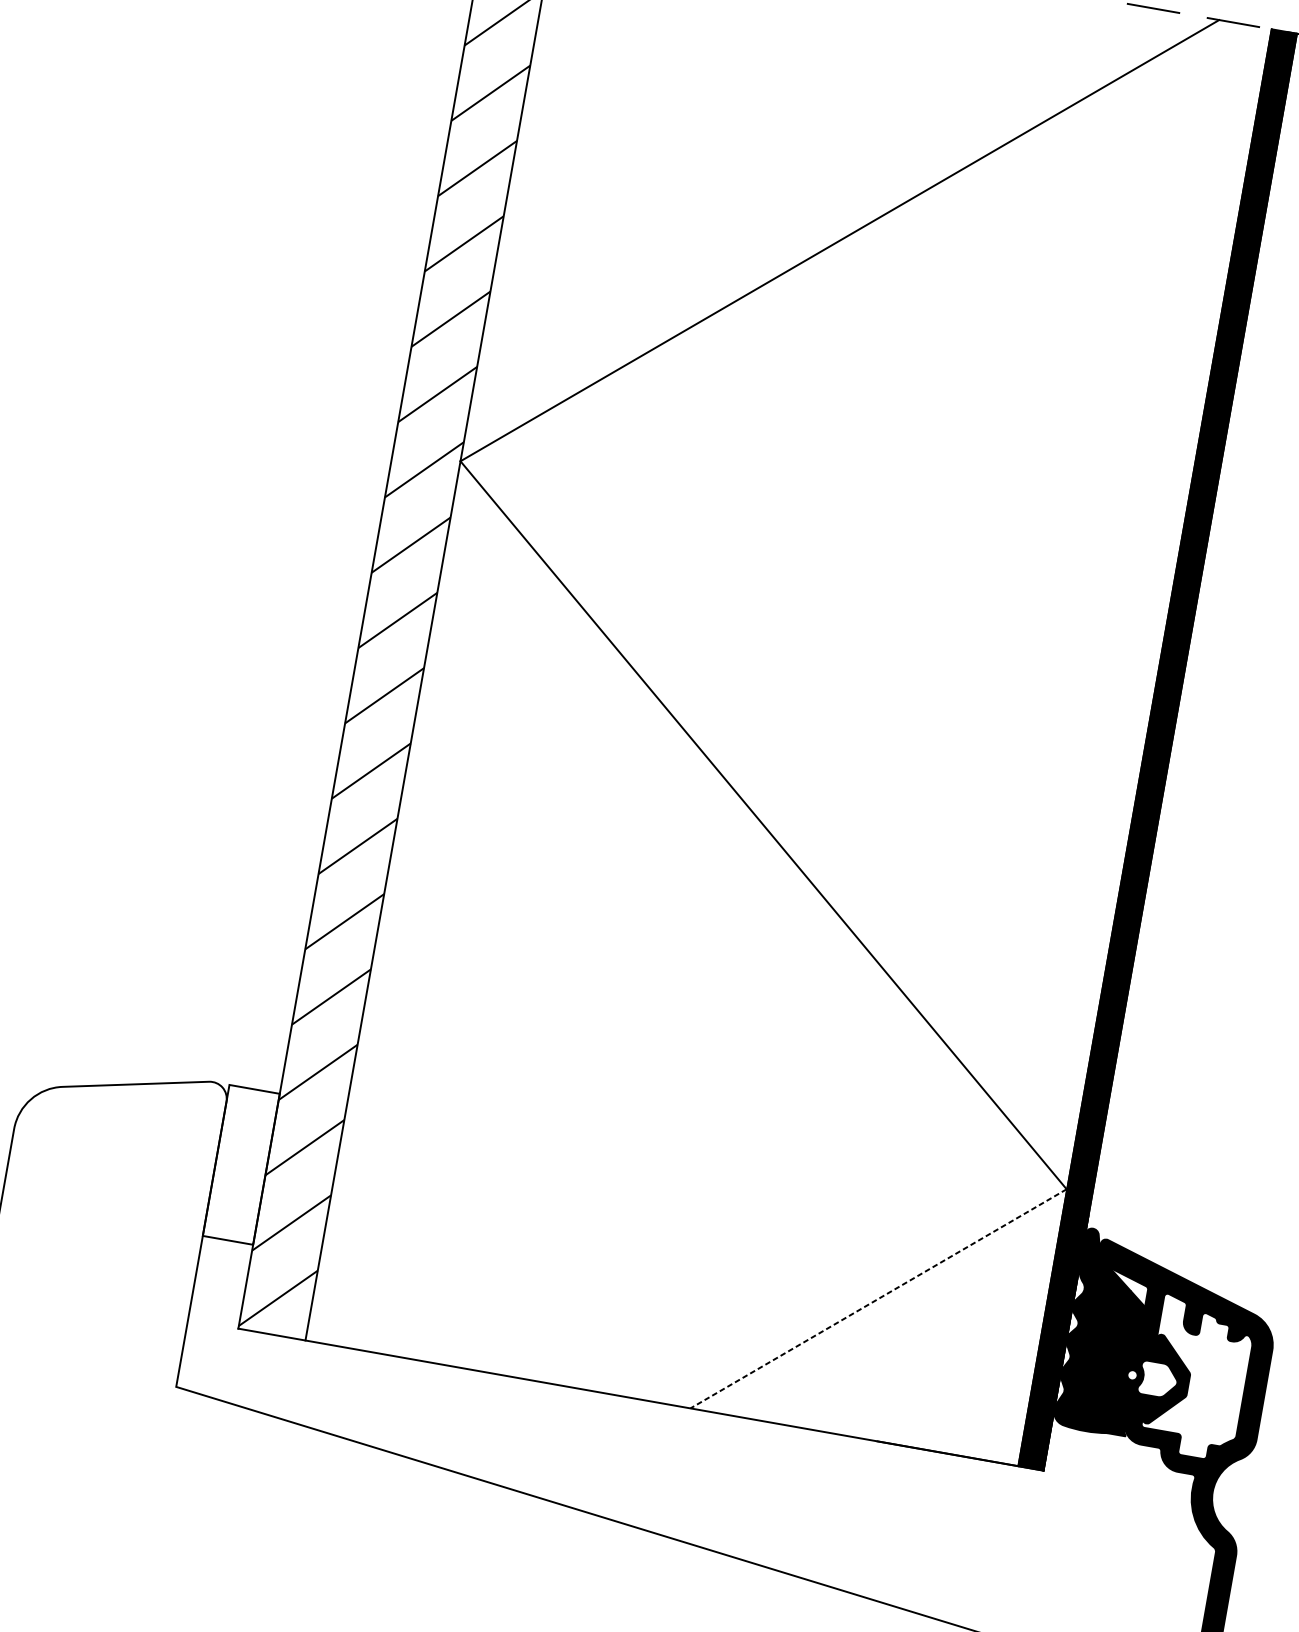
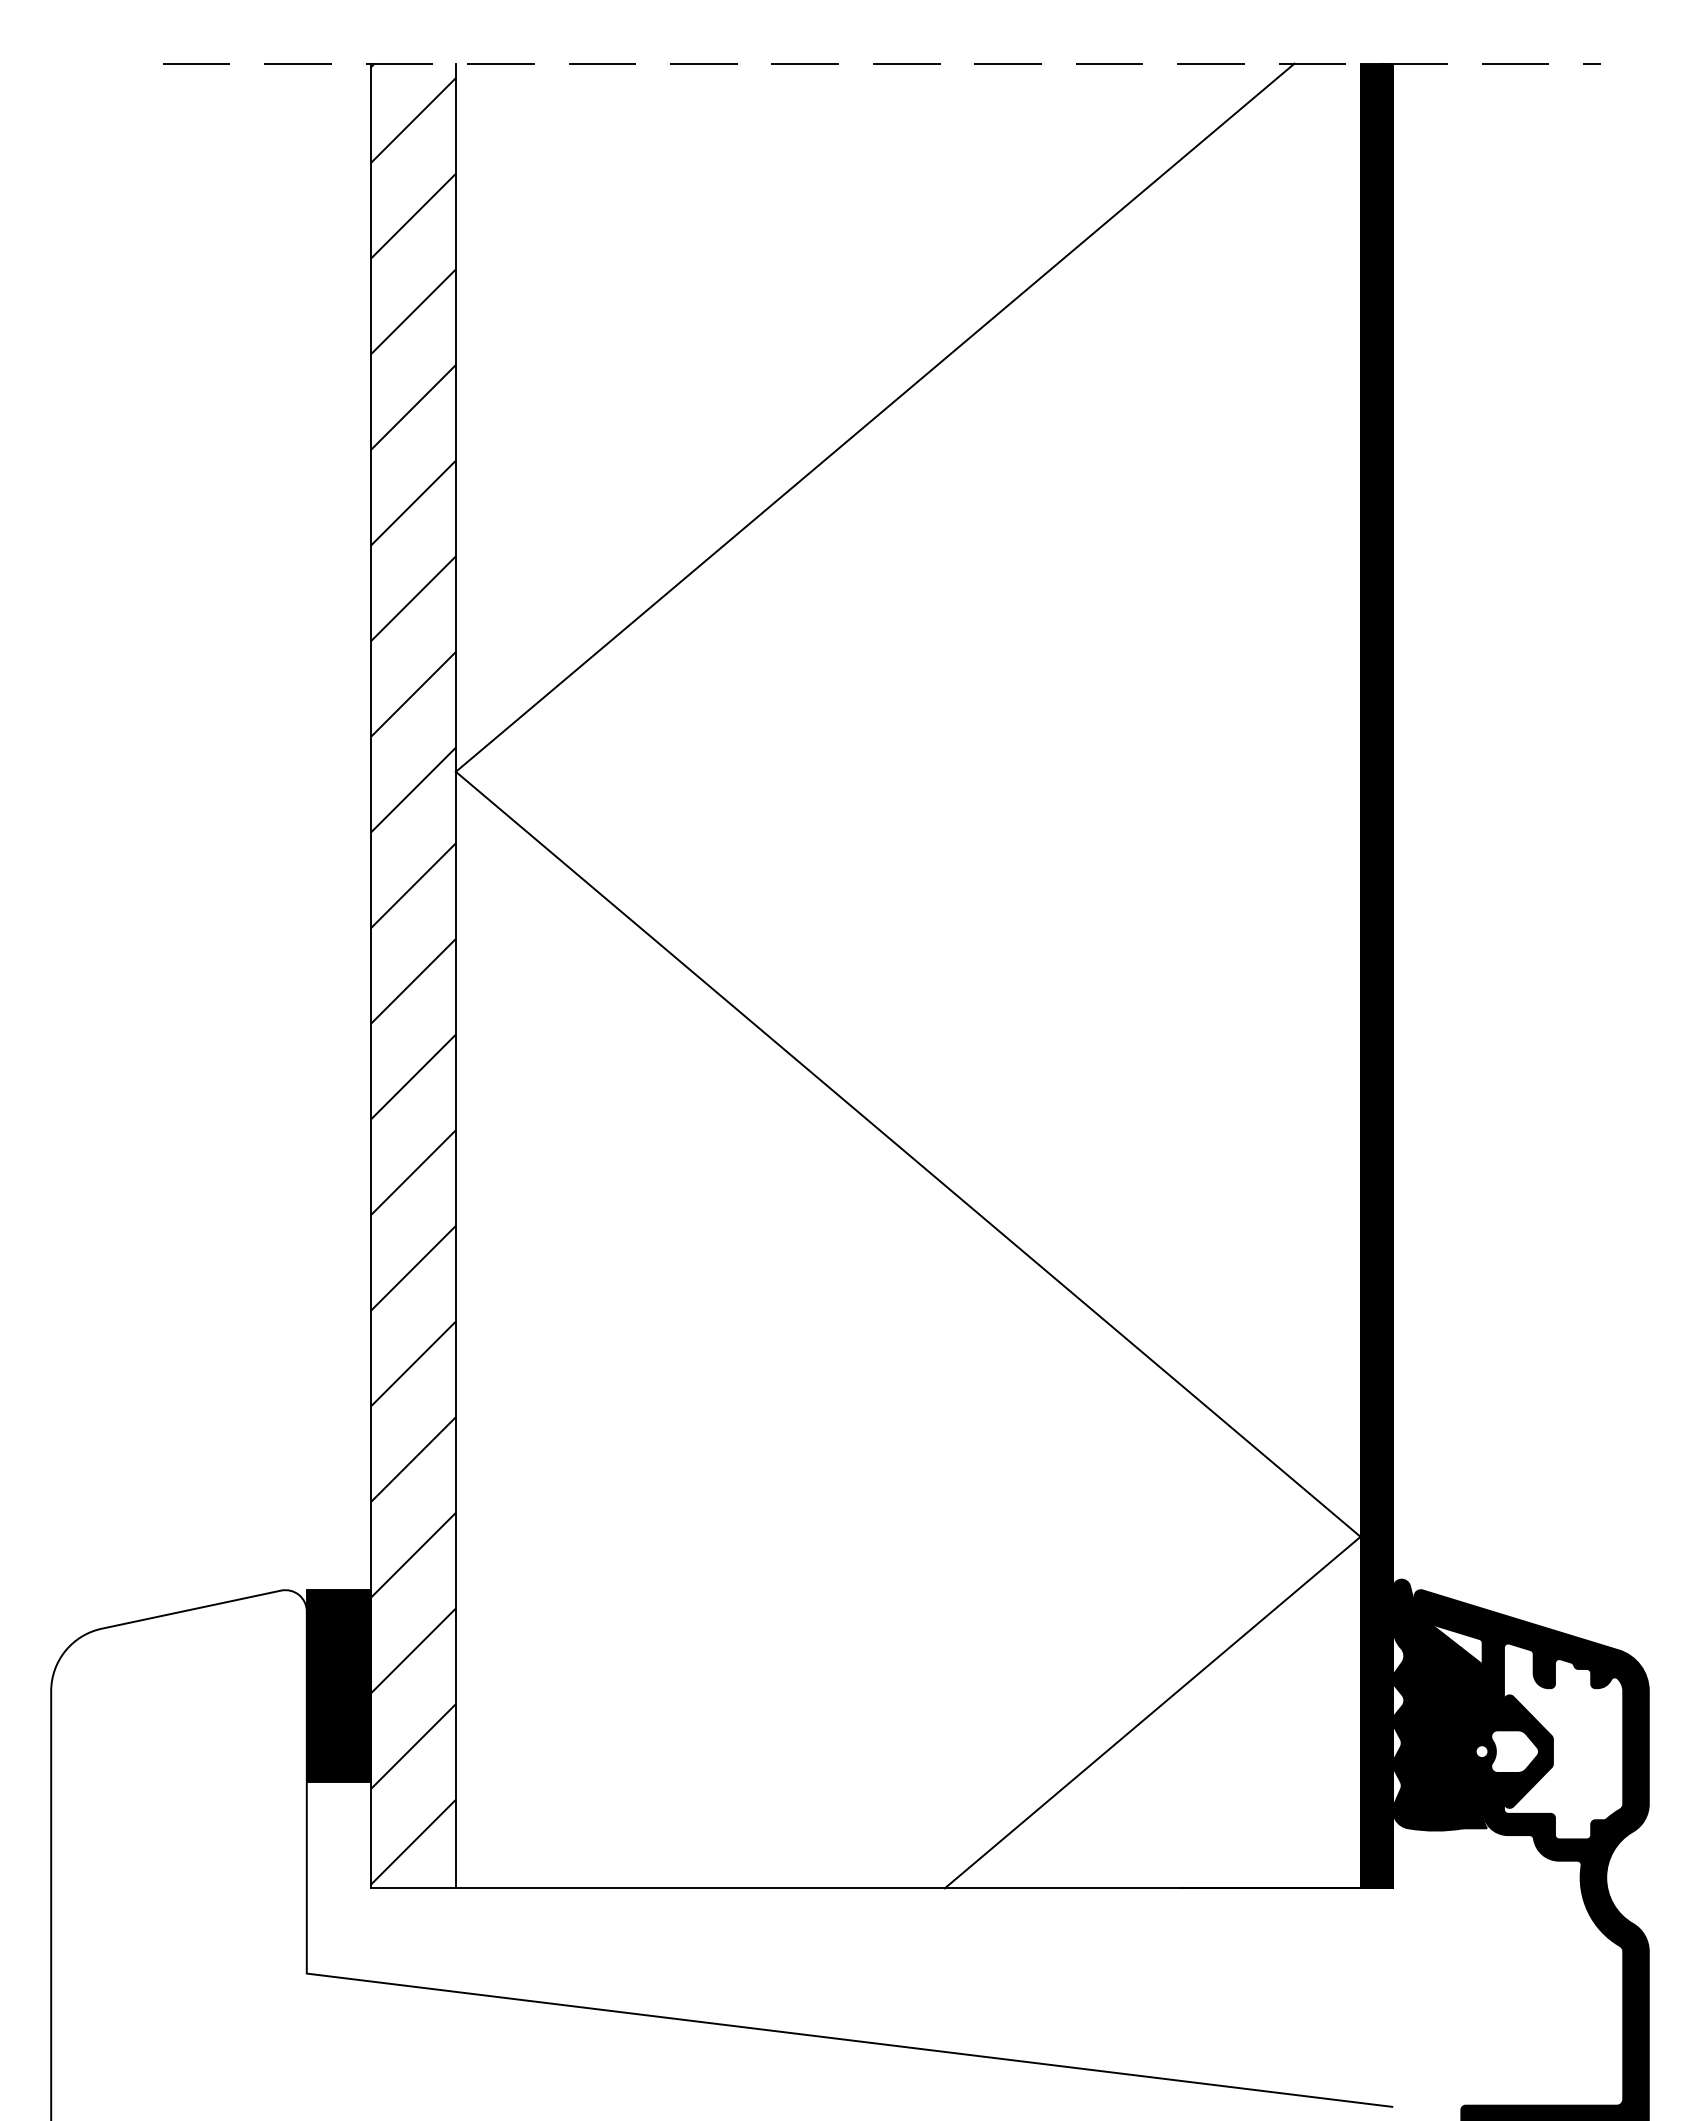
fill: (241, 1164) -> (338, 1685), added
line: (878, 1298) -> (1152, 1712), dashed -> solid

